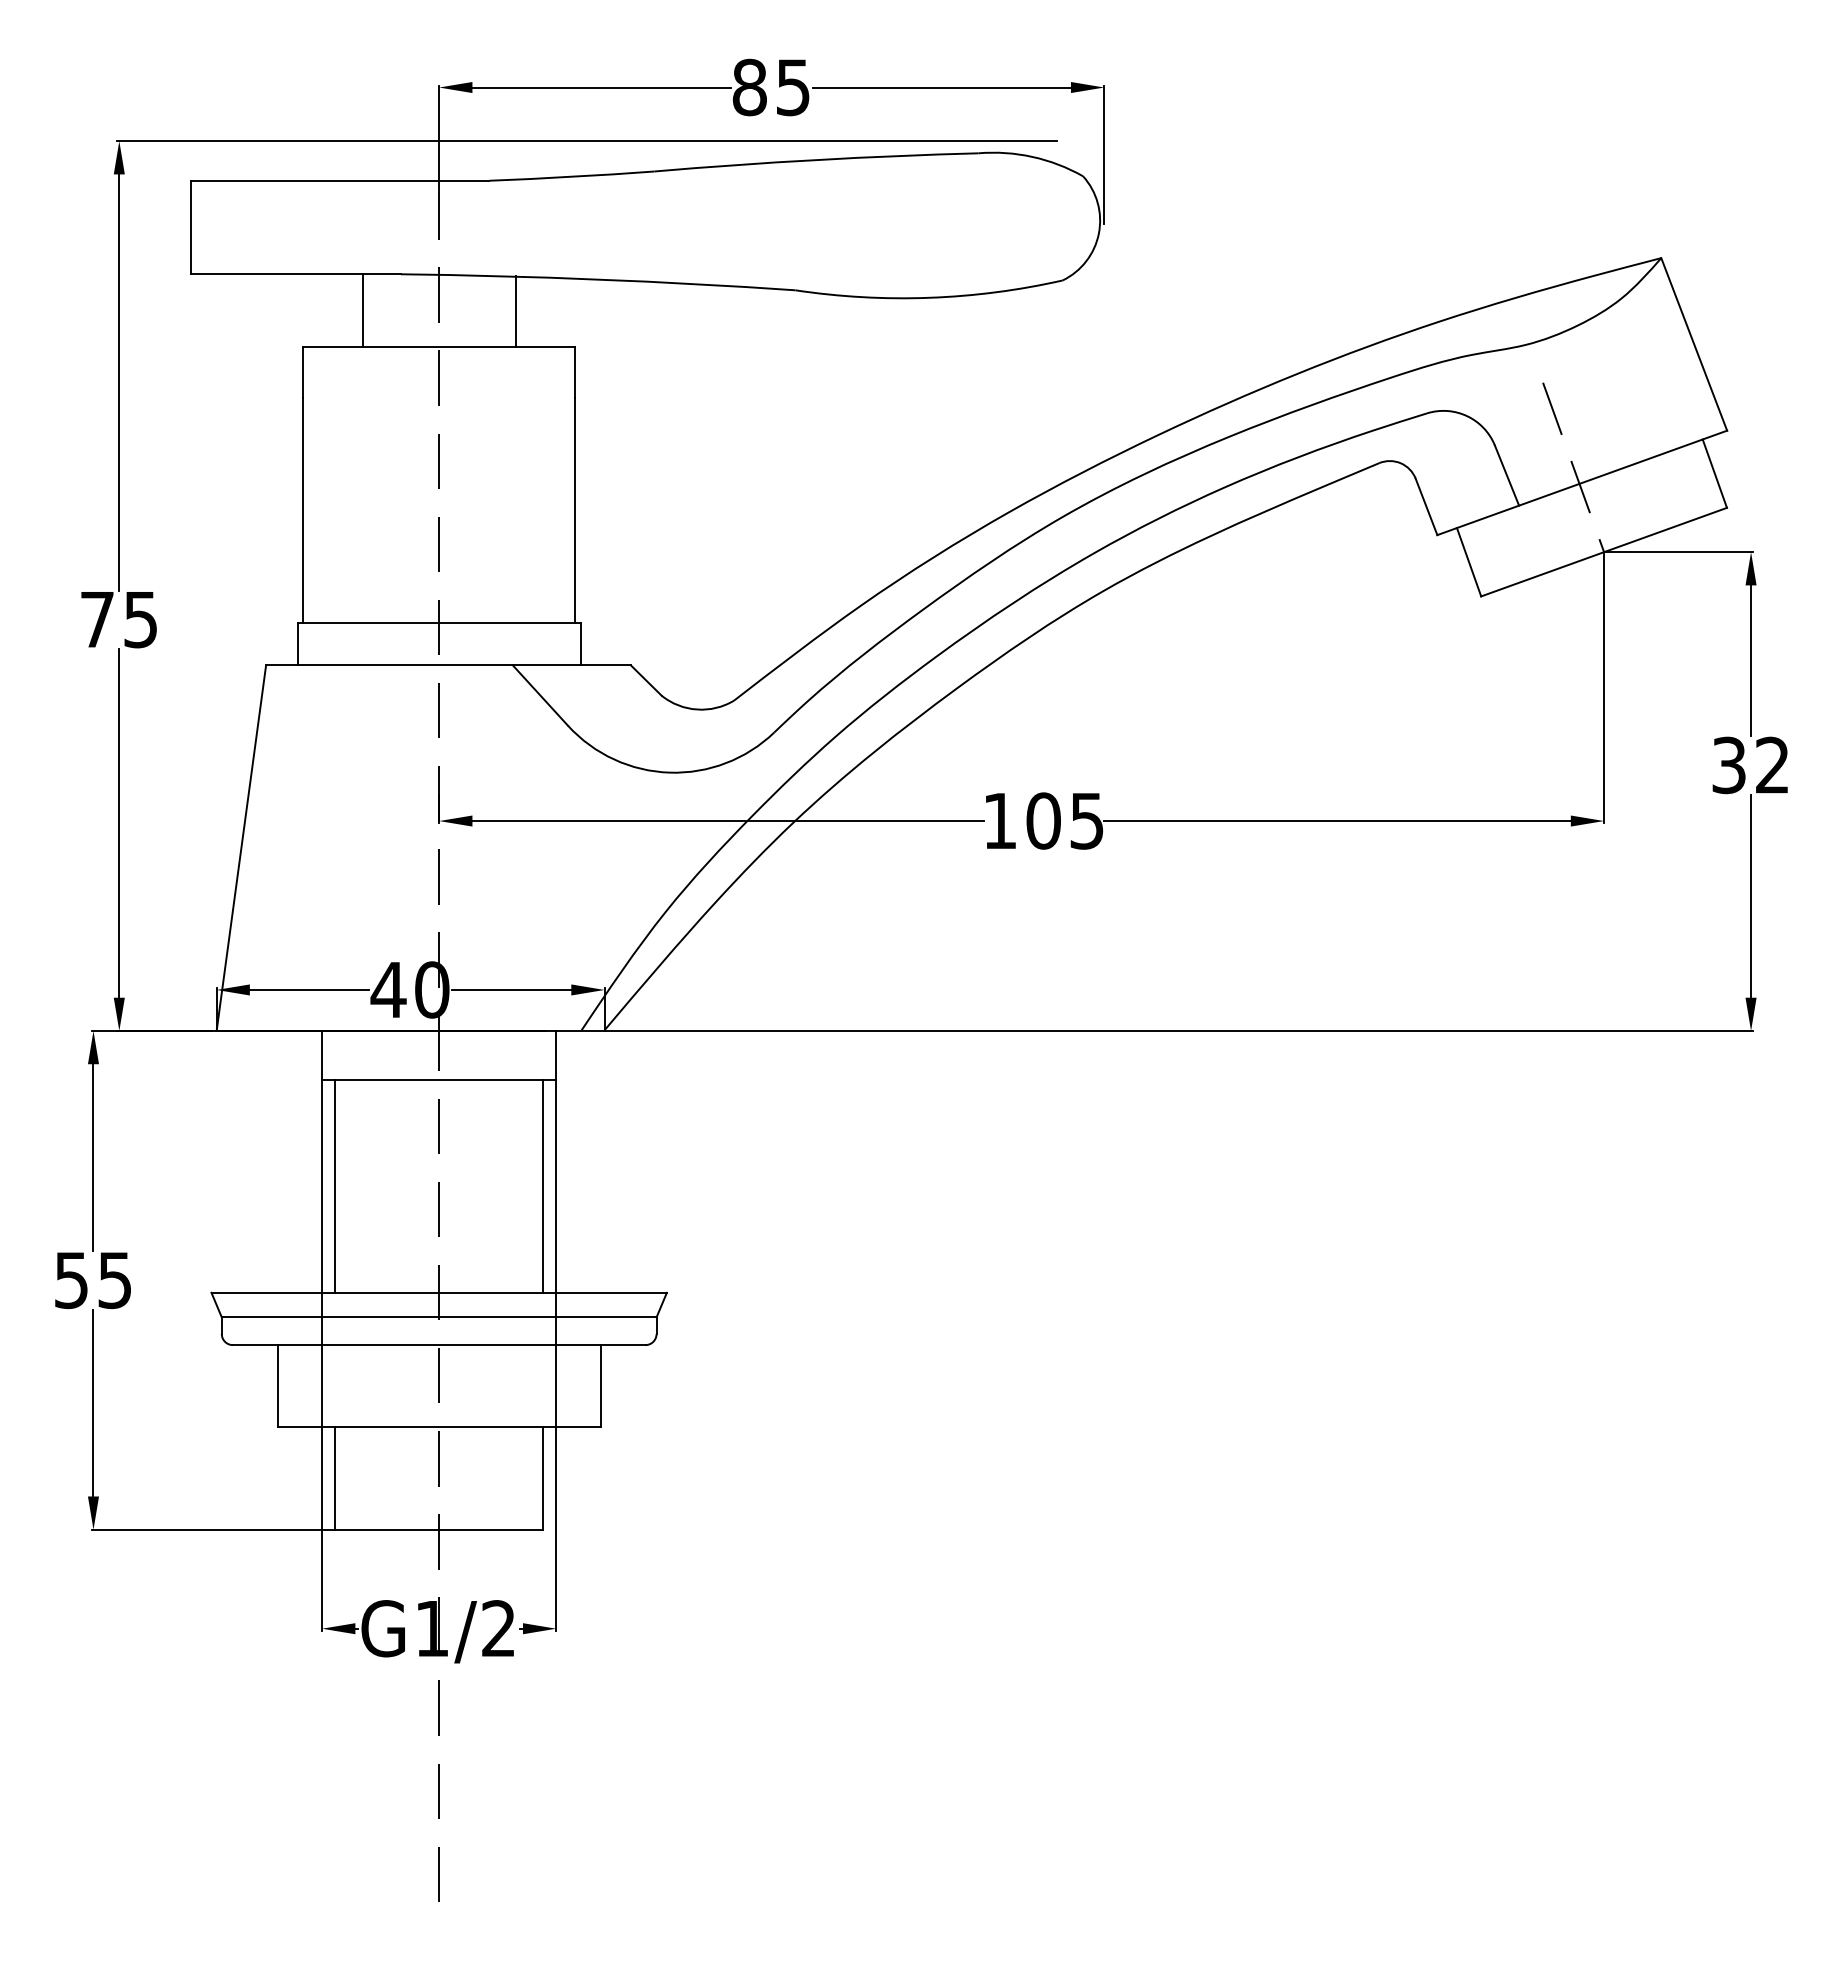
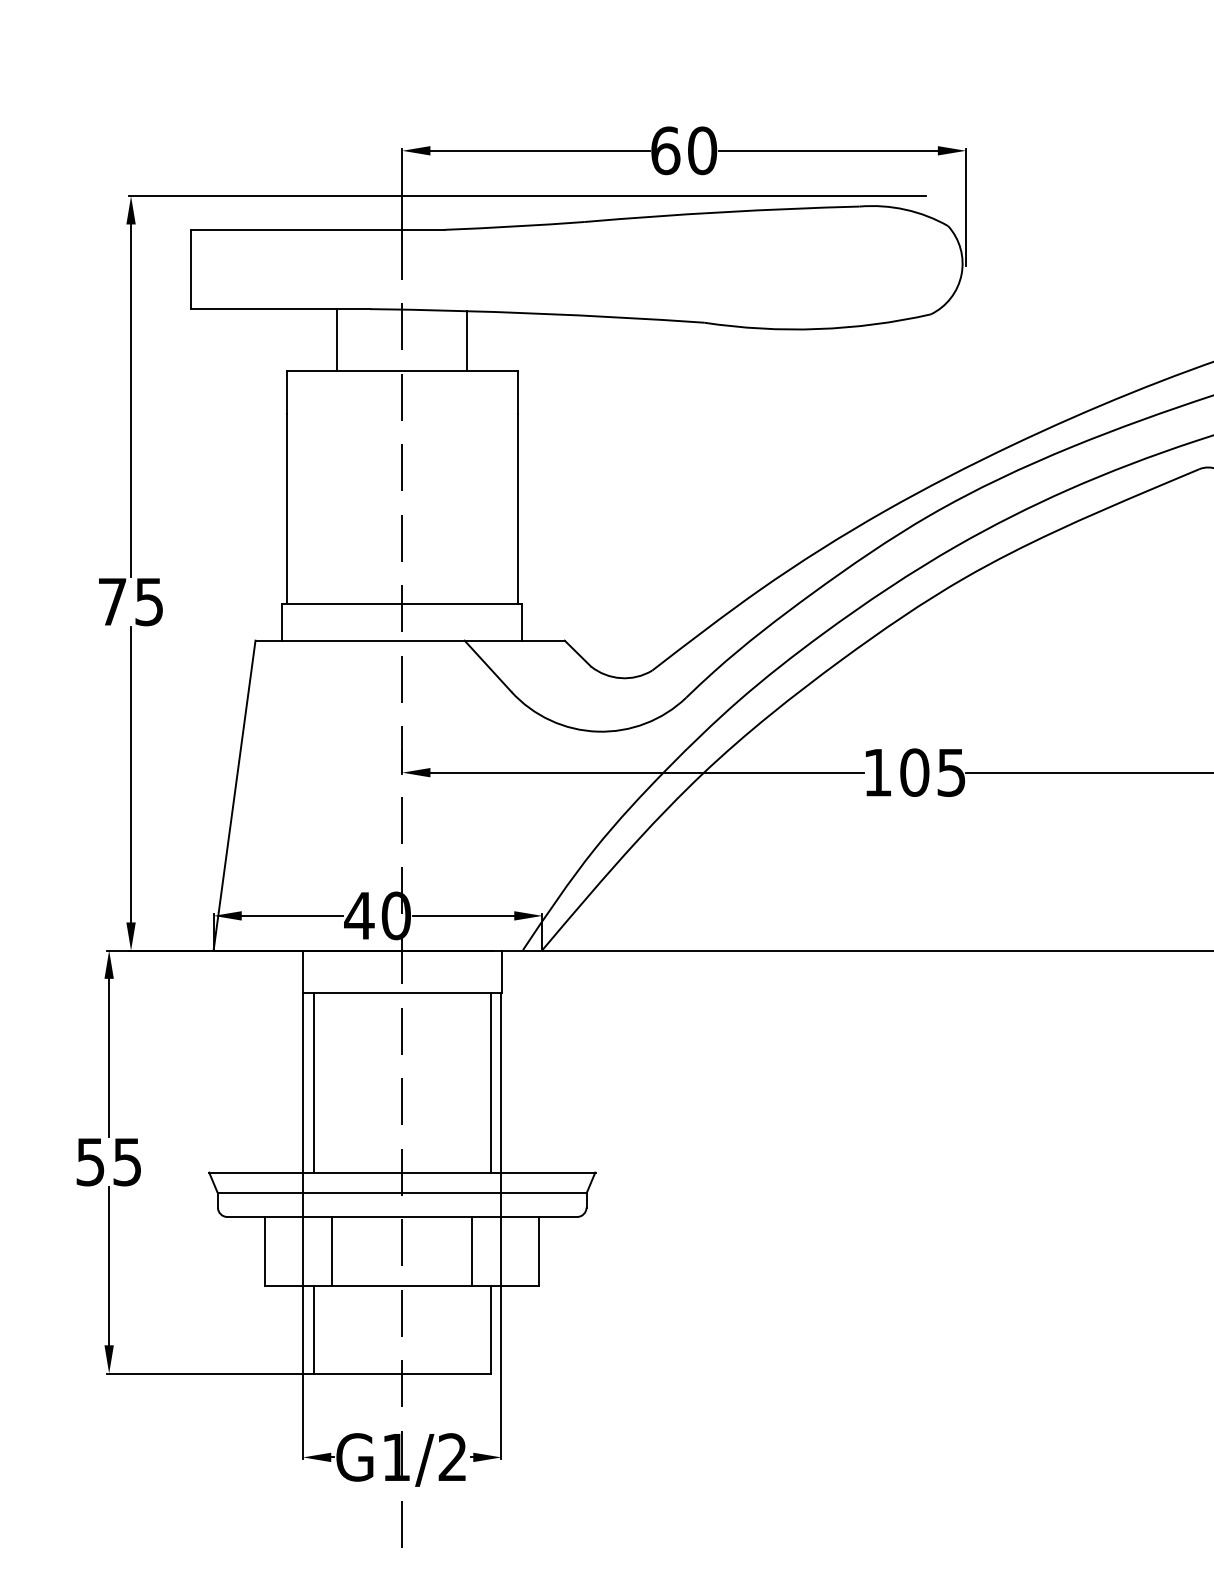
text: (771, 87) -> (683, 150), 85 -> 60
line: (356, 1386) -> (332, 1252), added
line: (521, 1386) -> (472, 1252), added

